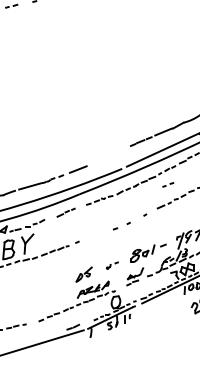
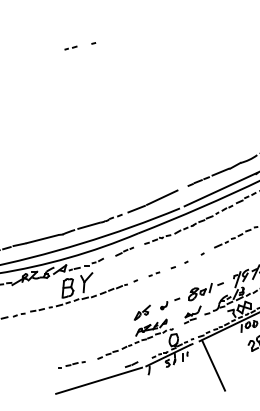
line: (104, 157) -> (162, 197), added
part: (168, 185) -> (154, 274), moved
part: (112, 265) -> (170, 303), size x1.67
line: (156, 328) -> (213, 365), added

